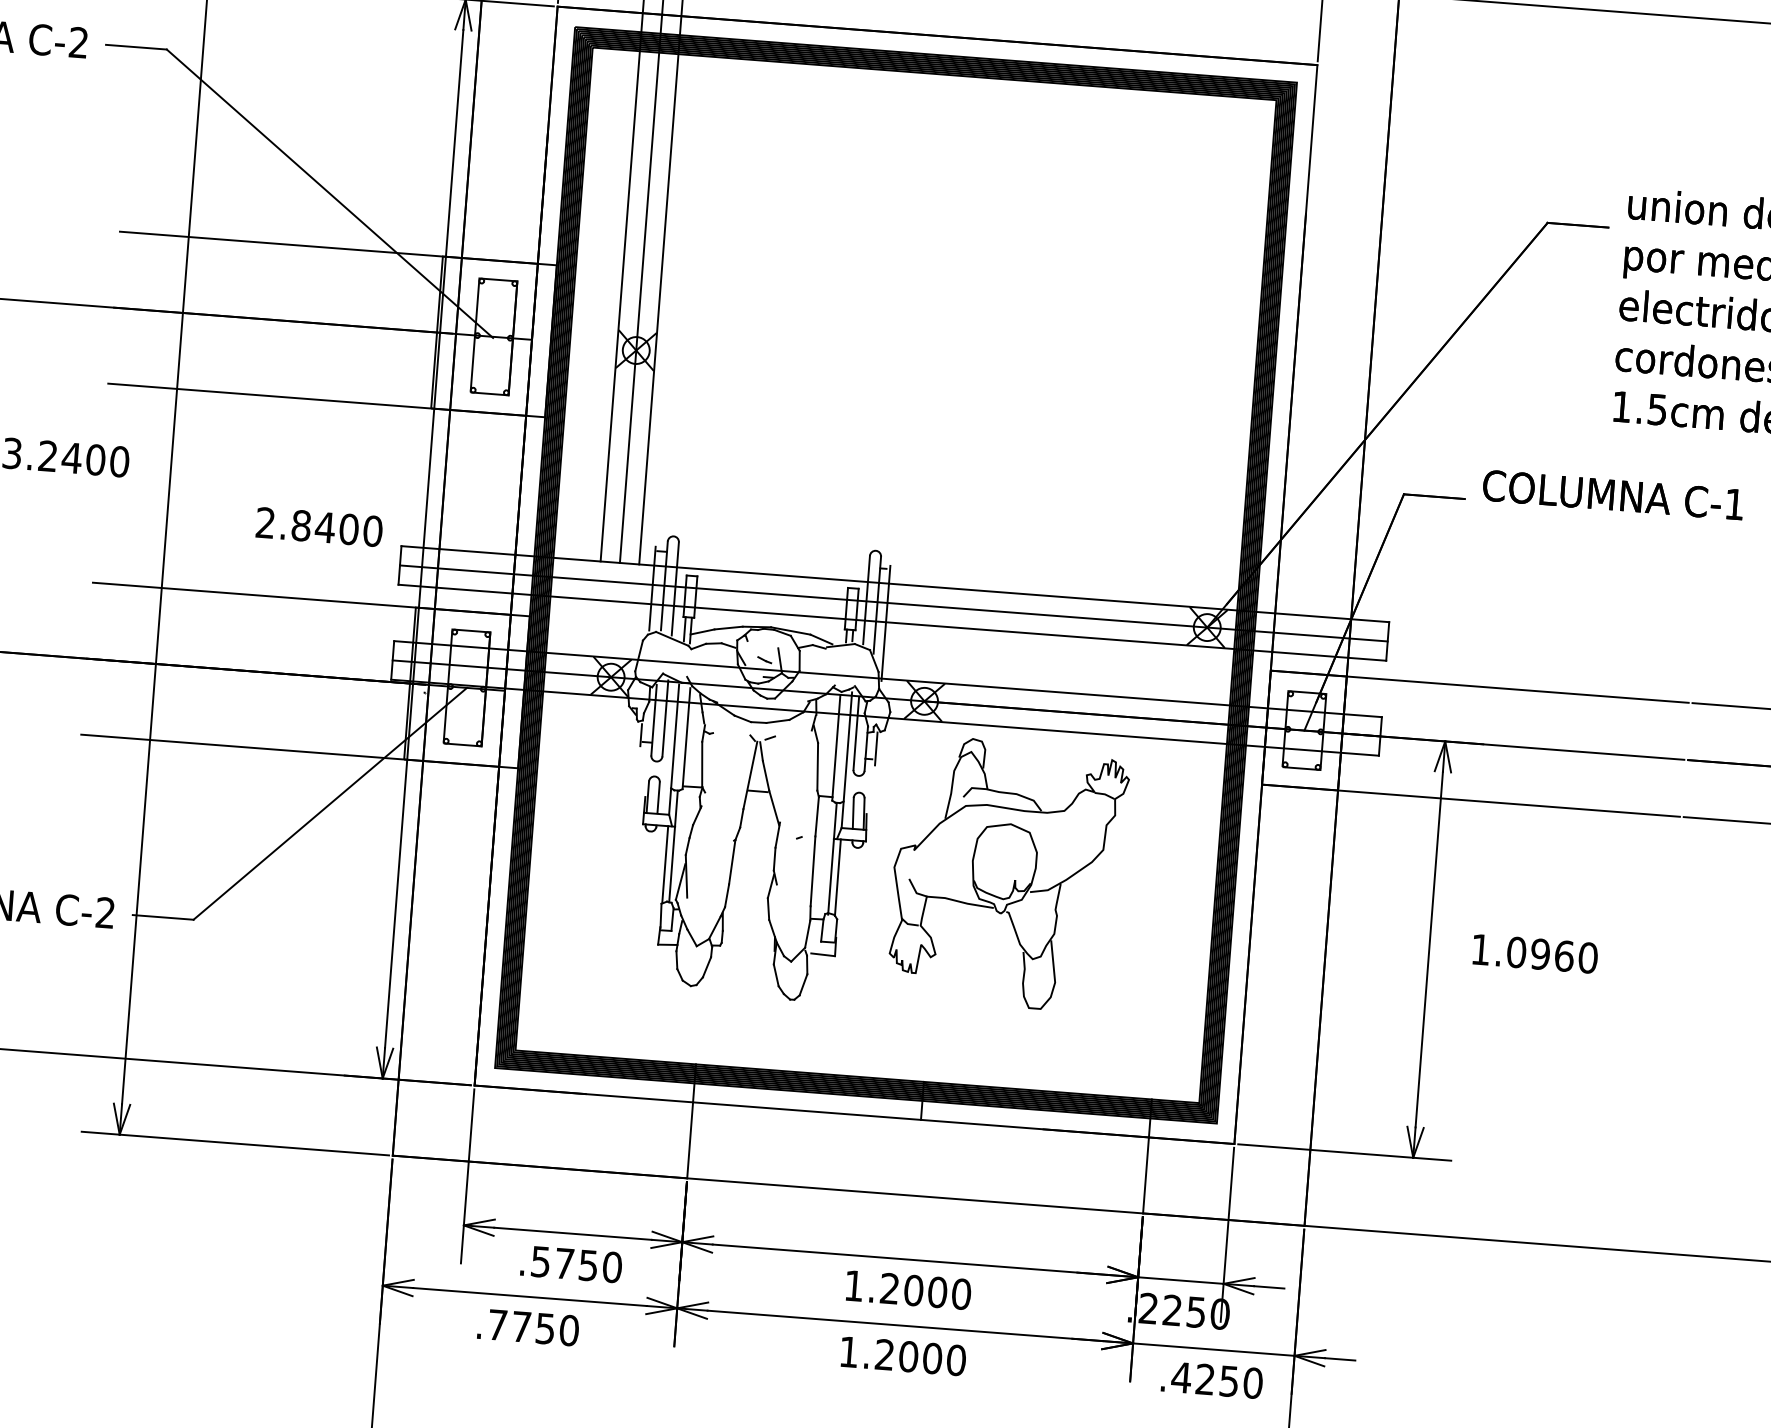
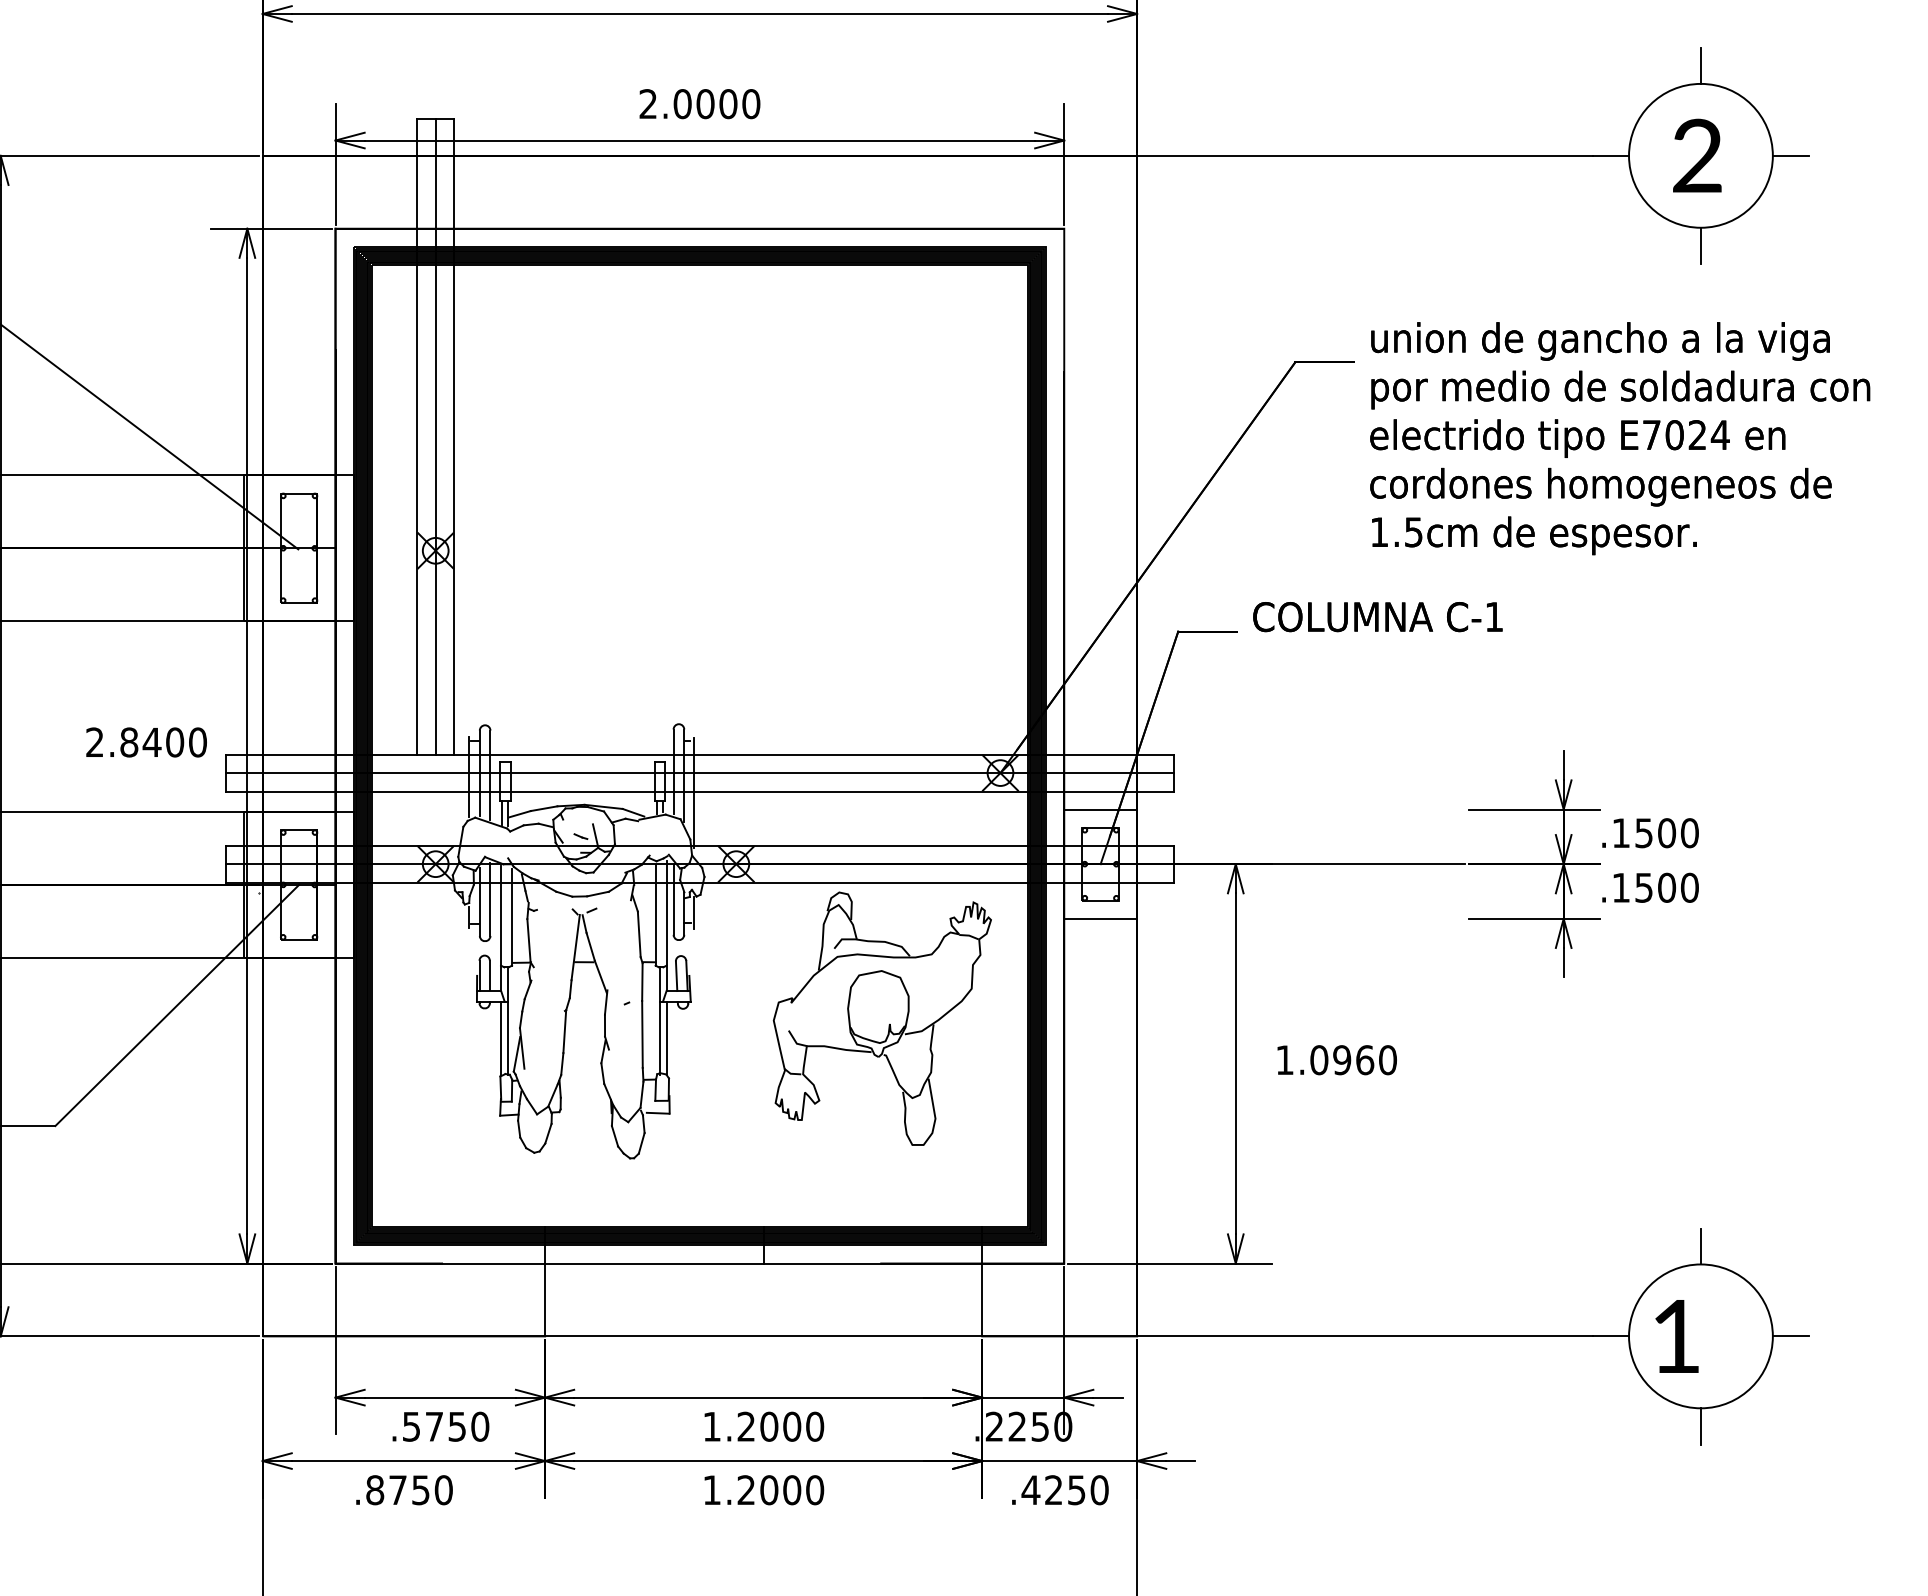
line: (1479, 686) -> (1264, 809), removed
line: (1470, 800) -> (1264, 918), removed
part: (1006, 873) -> (881, 1018), moved
text: (498, 1325) -> (375, 1490), .7750 -> .8750

